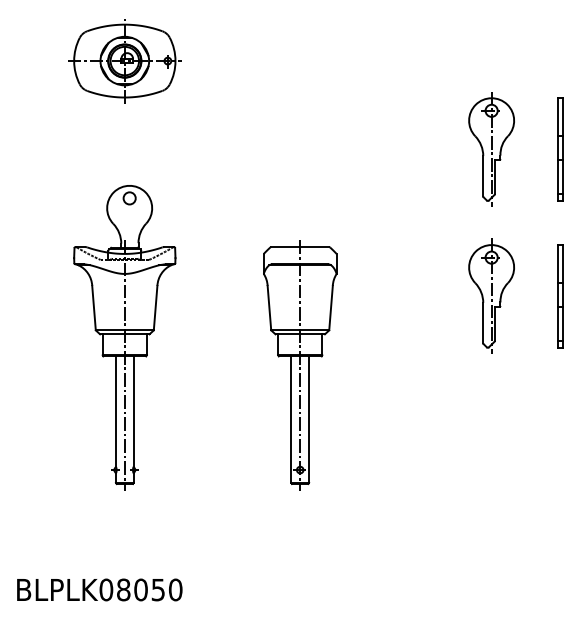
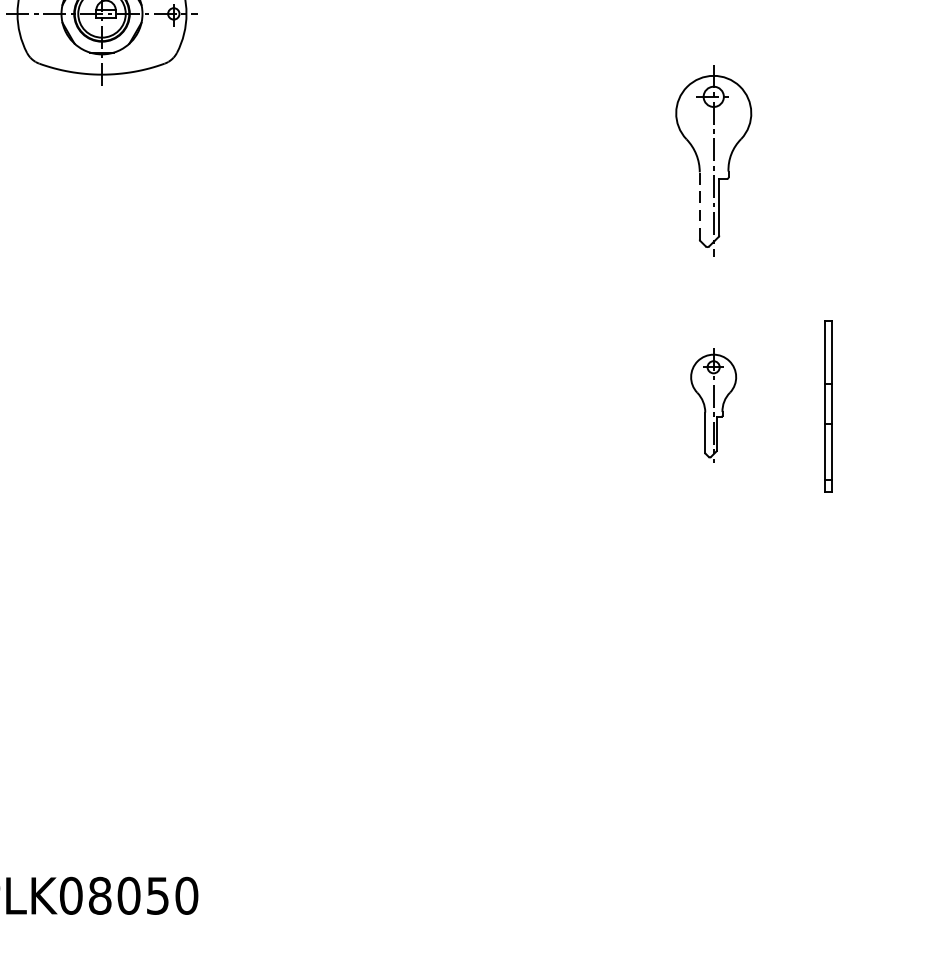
part: (560, 149) -> (828, 161), removed
line: (483, 175) -> (700, 204), solid -> dashed
part: (491, 295) -> (713, 404), size x0.6
part: (124, 337) -> (101, 474), removed
part: (300, 365) -> (394, 521), removed

